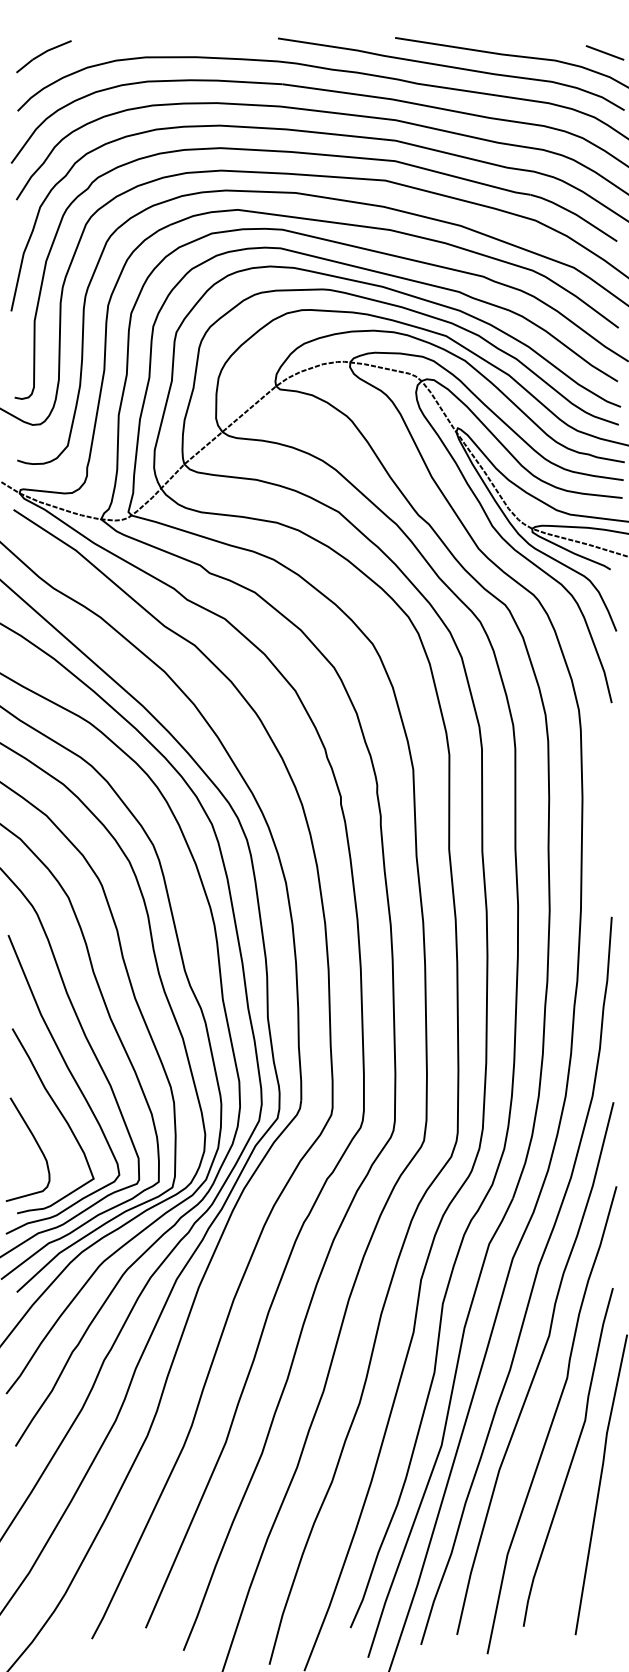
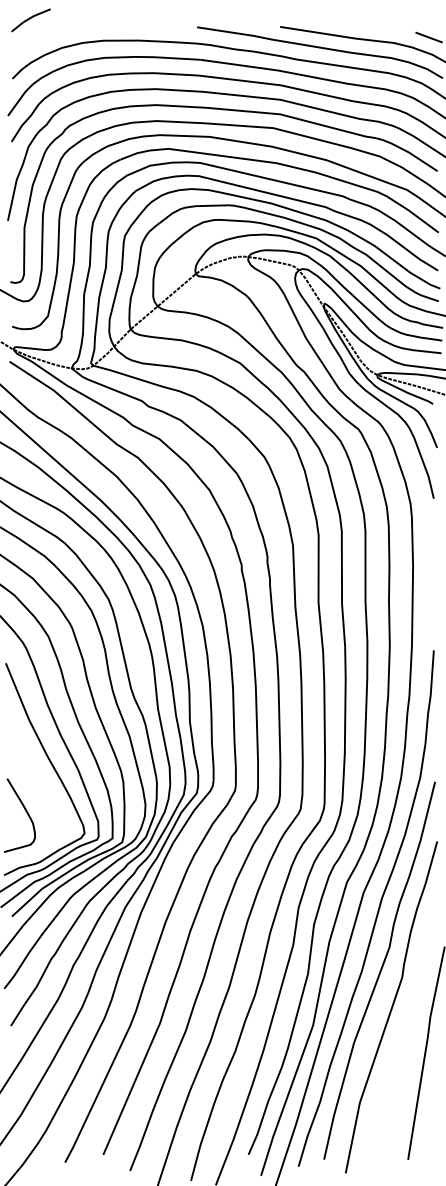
part: (43, 56) -> (30, 20), moved
curve: (60, 1114) -> (42, 790), removed
curve: (571, 1458) -> (405, 1034), removed

